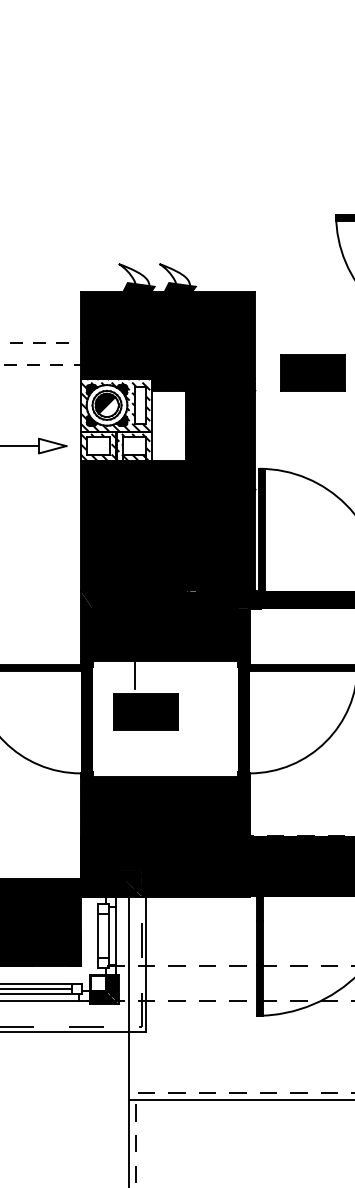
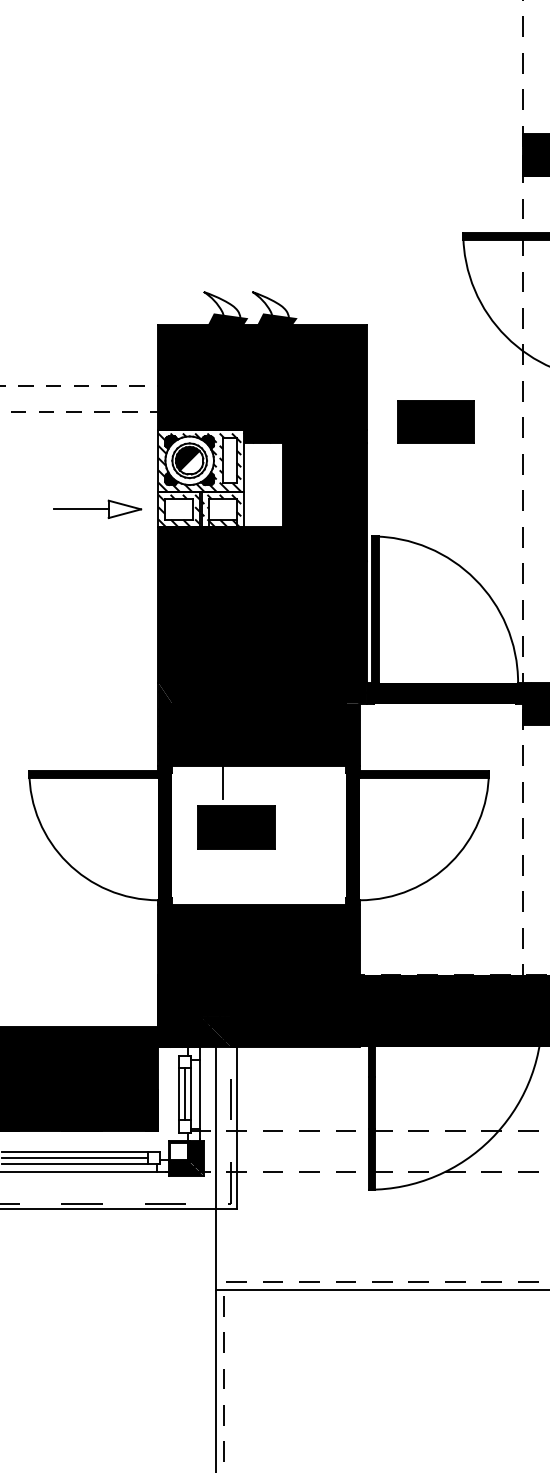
line: (103, 936) -> (185, 1094), added

